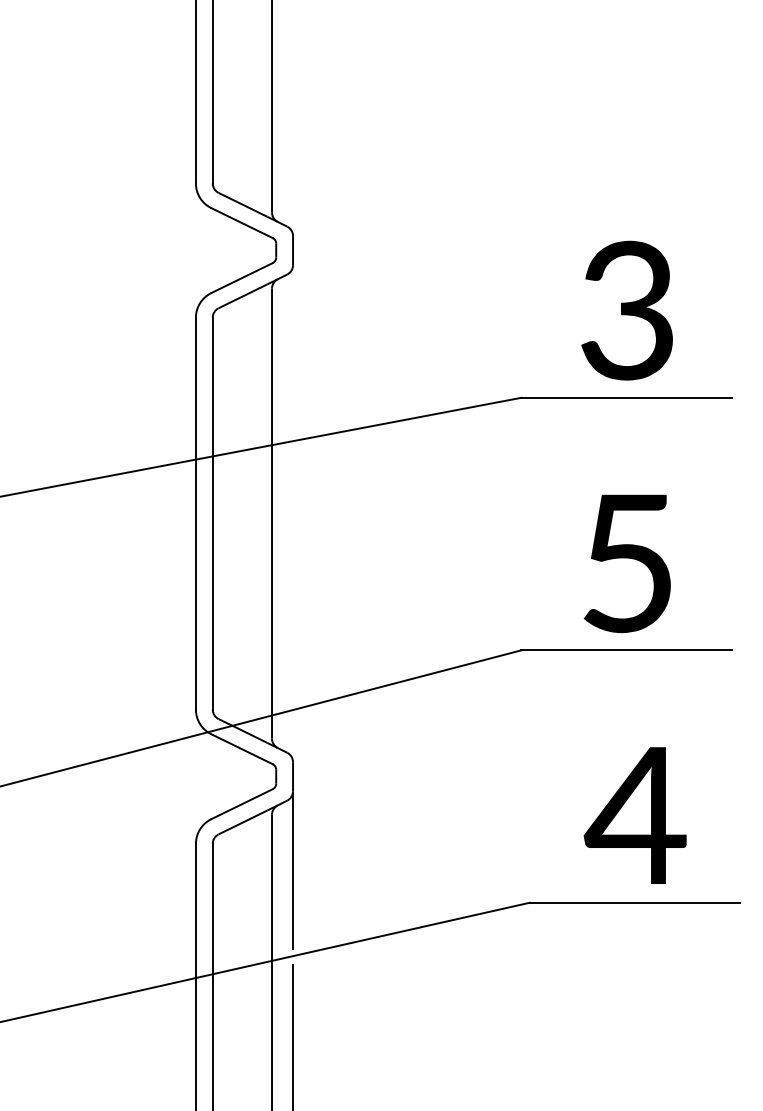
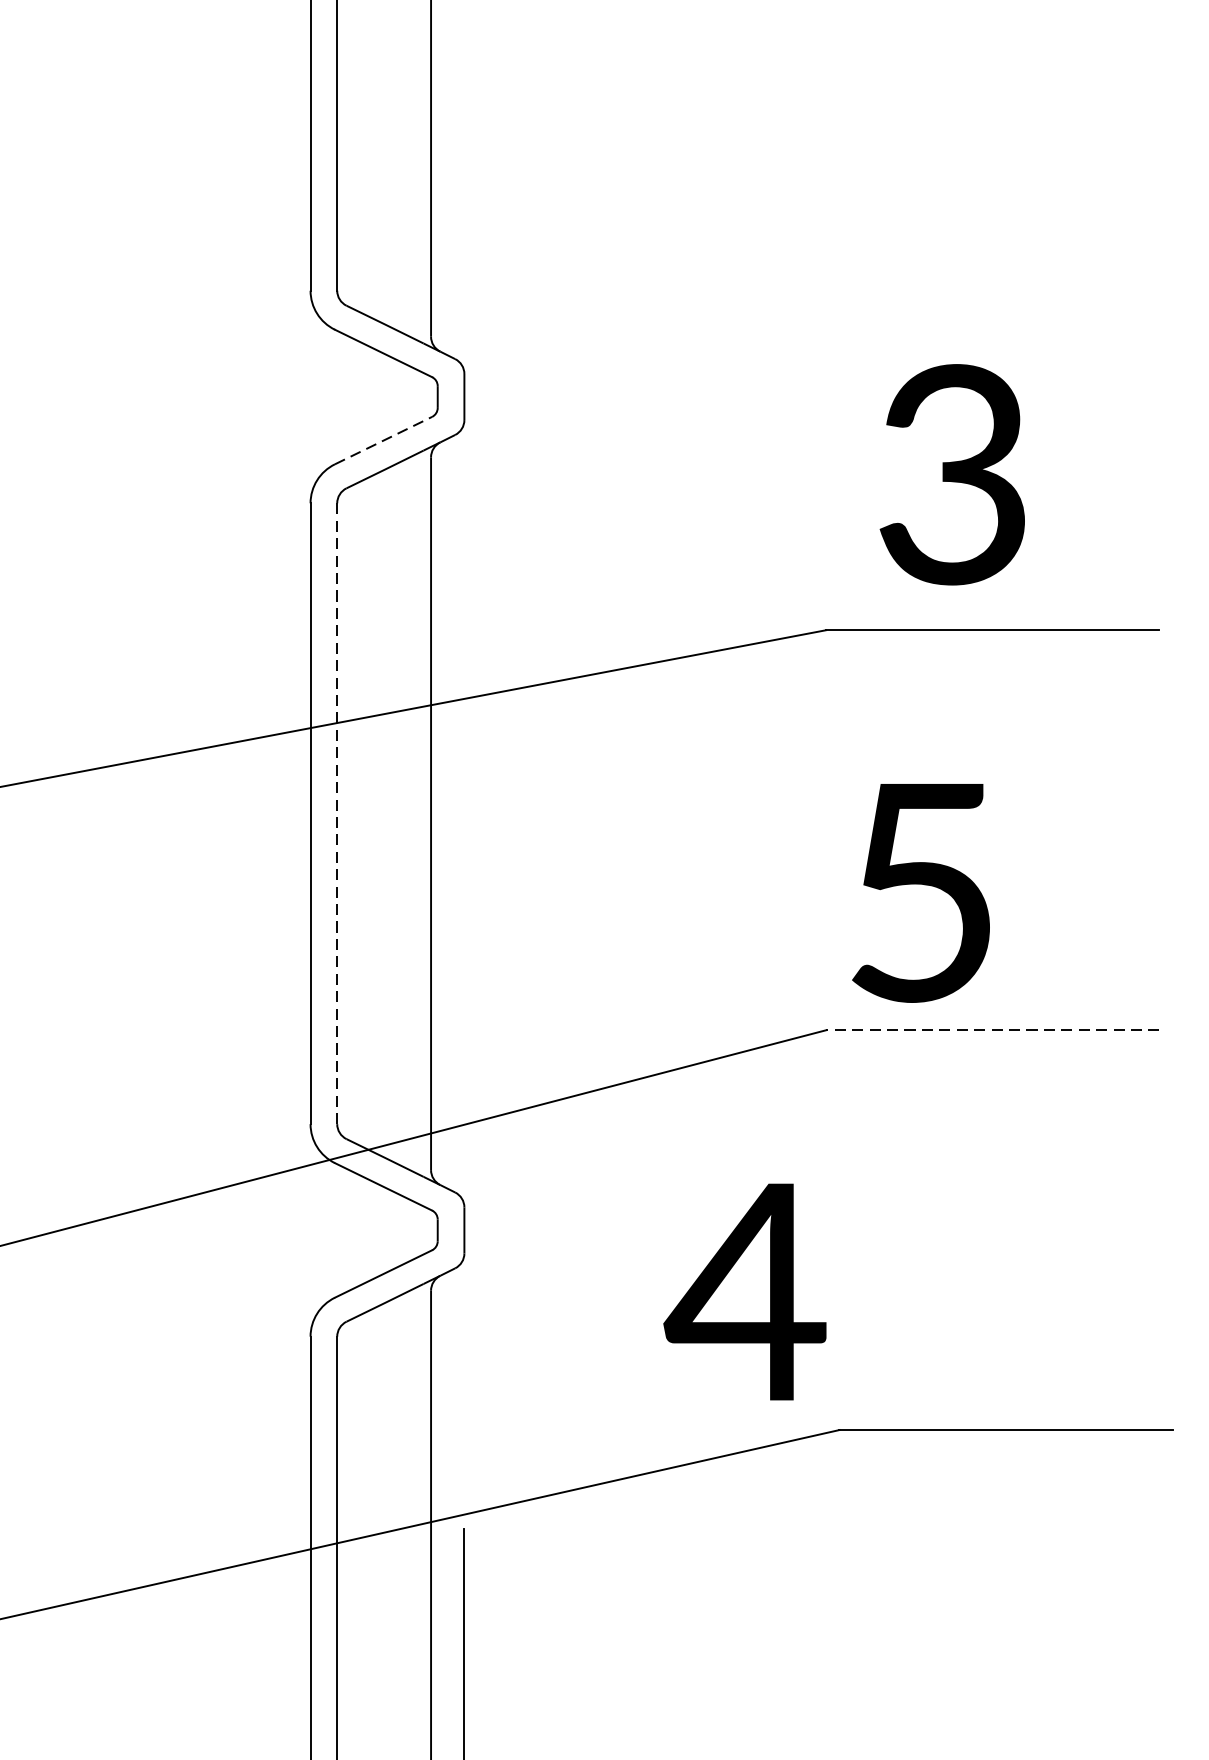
line: (242, 277) -> (384, 439), solid -> dashed
text: (626, 310) -> (951, 474), moved
line: (212, 513) -> (336, 813), solid -> dashed
text: (626, 563) -> (919, 892), moved
line: (626, 650) -> (992, 1030), solid -> dashed
text: (634, 815) -> (743, 1291), moved
line: (293, 871) -> (465, 1380), removed

